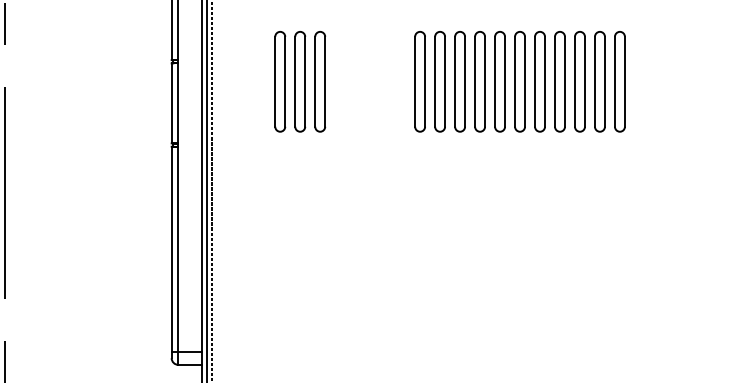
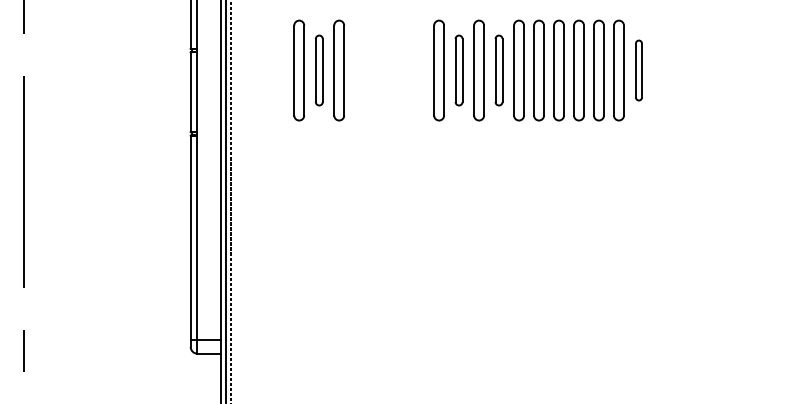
part: (300, 81) -> (319, 70), size x0.7
part: (439, 81) -> (458, 70), size x0.7
part: (479, 81) -> (498, 70), size x0.7
part: (619, 81) -> (638, 70), size x0.6

